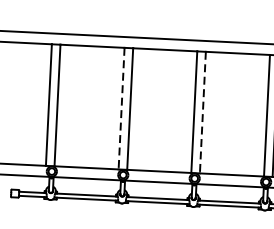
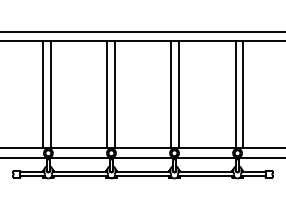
line: (122, 108) -> (107, 94), dashed -> solid
line: (202, 112) -> (178, 94), dashed -> solid

